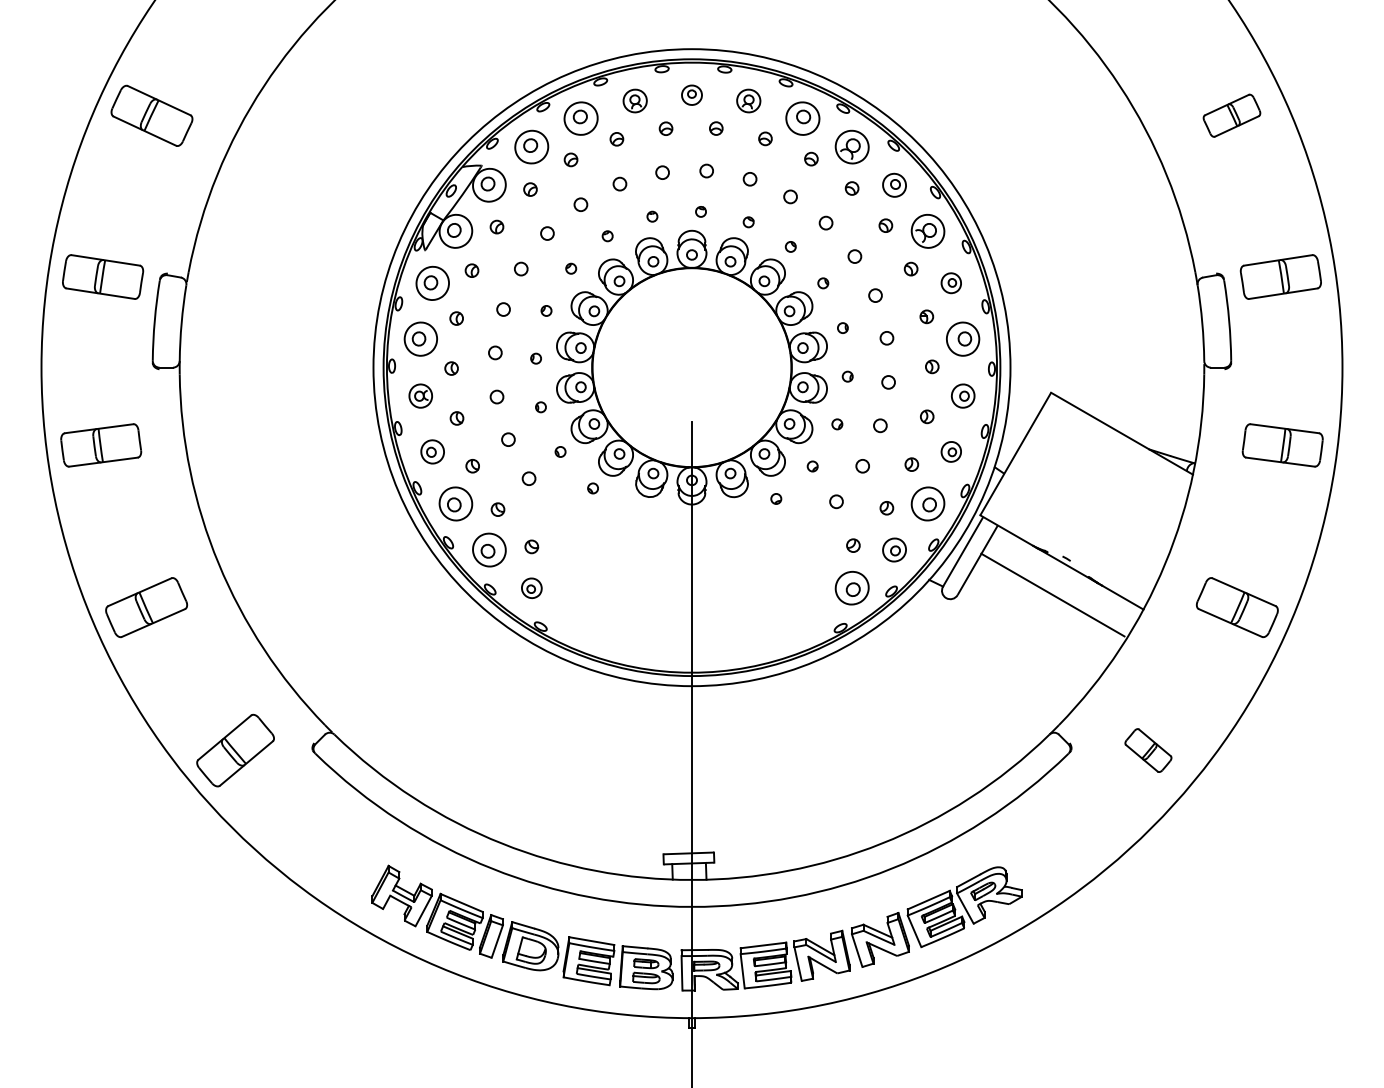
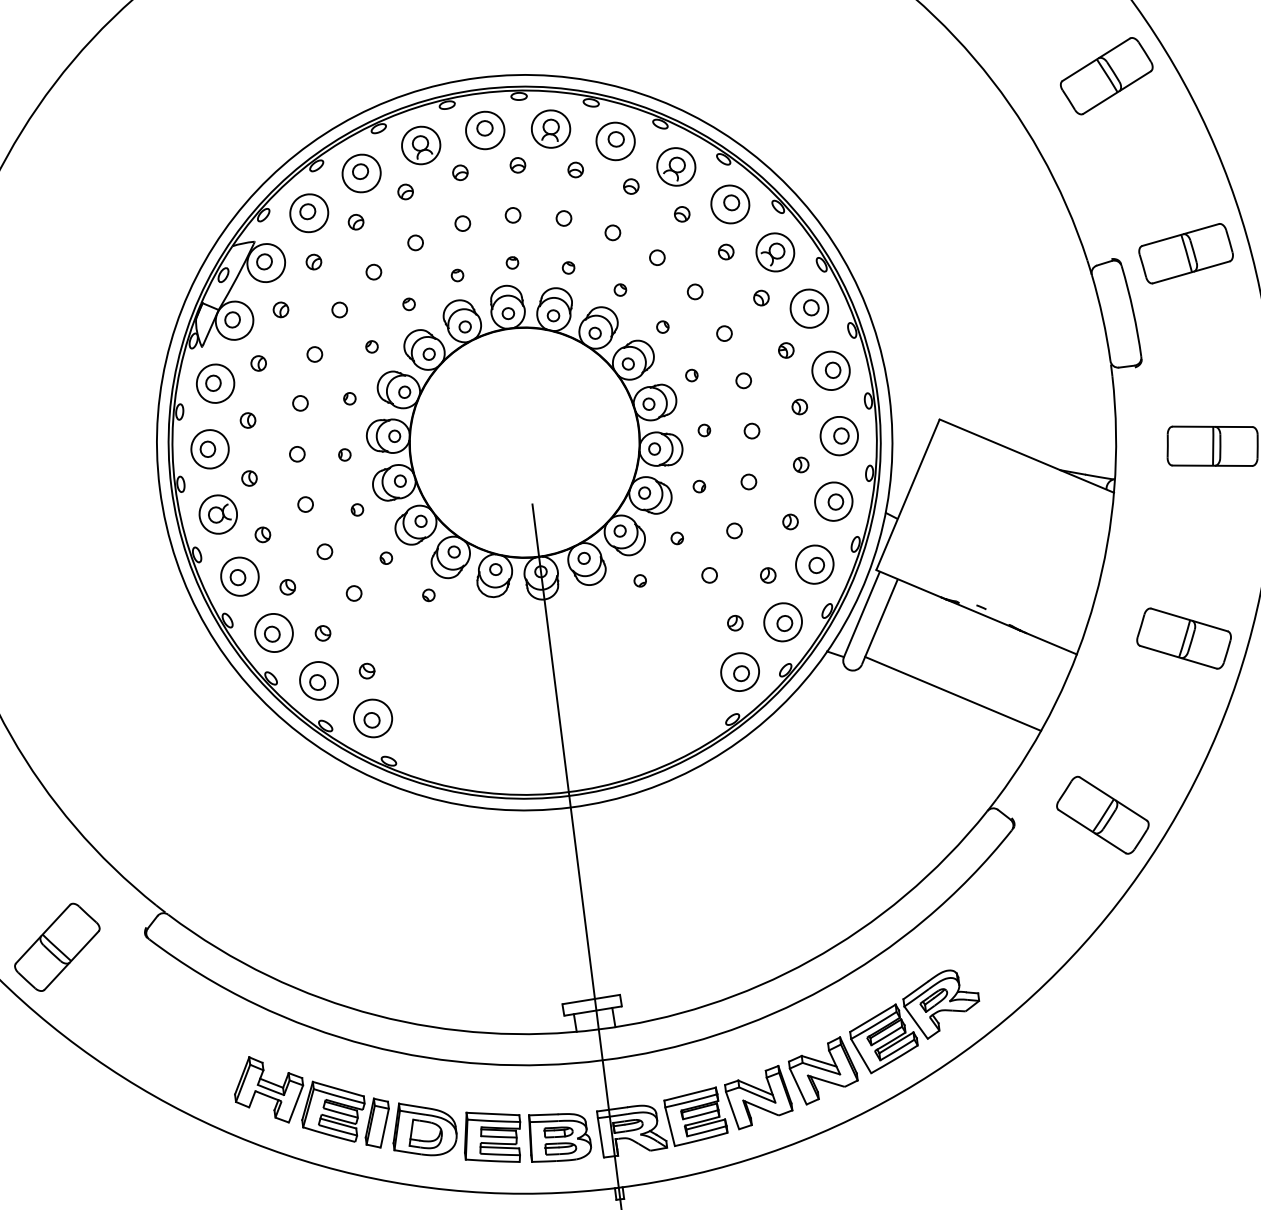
part: (691, 95) -> (484, 131), size x1.67
part: (634, 100) -> (420, 145), size x1.43
part: (748, 100) -> (550, 128), size x1.43
part: (1231, 115) -> (1106, 75), size x1.43
part: (894, 185) -> (730, 204), size x1.43
part: (951, 282) -> (809, 307), size x1.67
part: (420, 395) -> (217, 513), size x1.43
part: (963, 395) -> (839, 435), size x1.43
part: (432, 451) -> (239, 576), size x1.43
part: (951, 451) -> (834, 501), size x1.67
part: (894, 549) -> (782, 621), size x1.43
part: (531, 588) -> (372, 718), size x1.67
line: (1052, 594) -> (952, 693), moved
part: (1148, 750) -> (1102, 815), size x1.67

